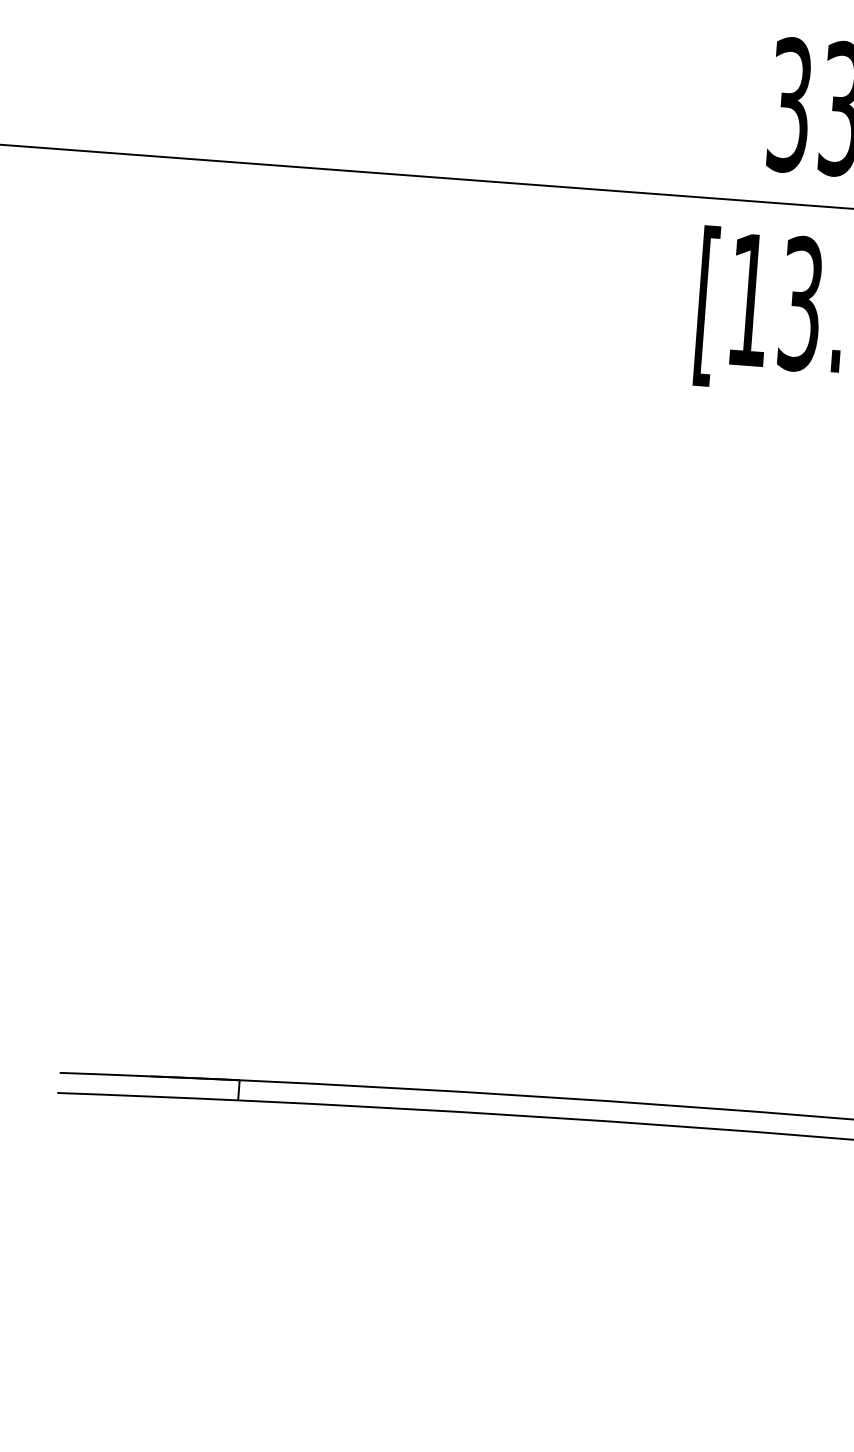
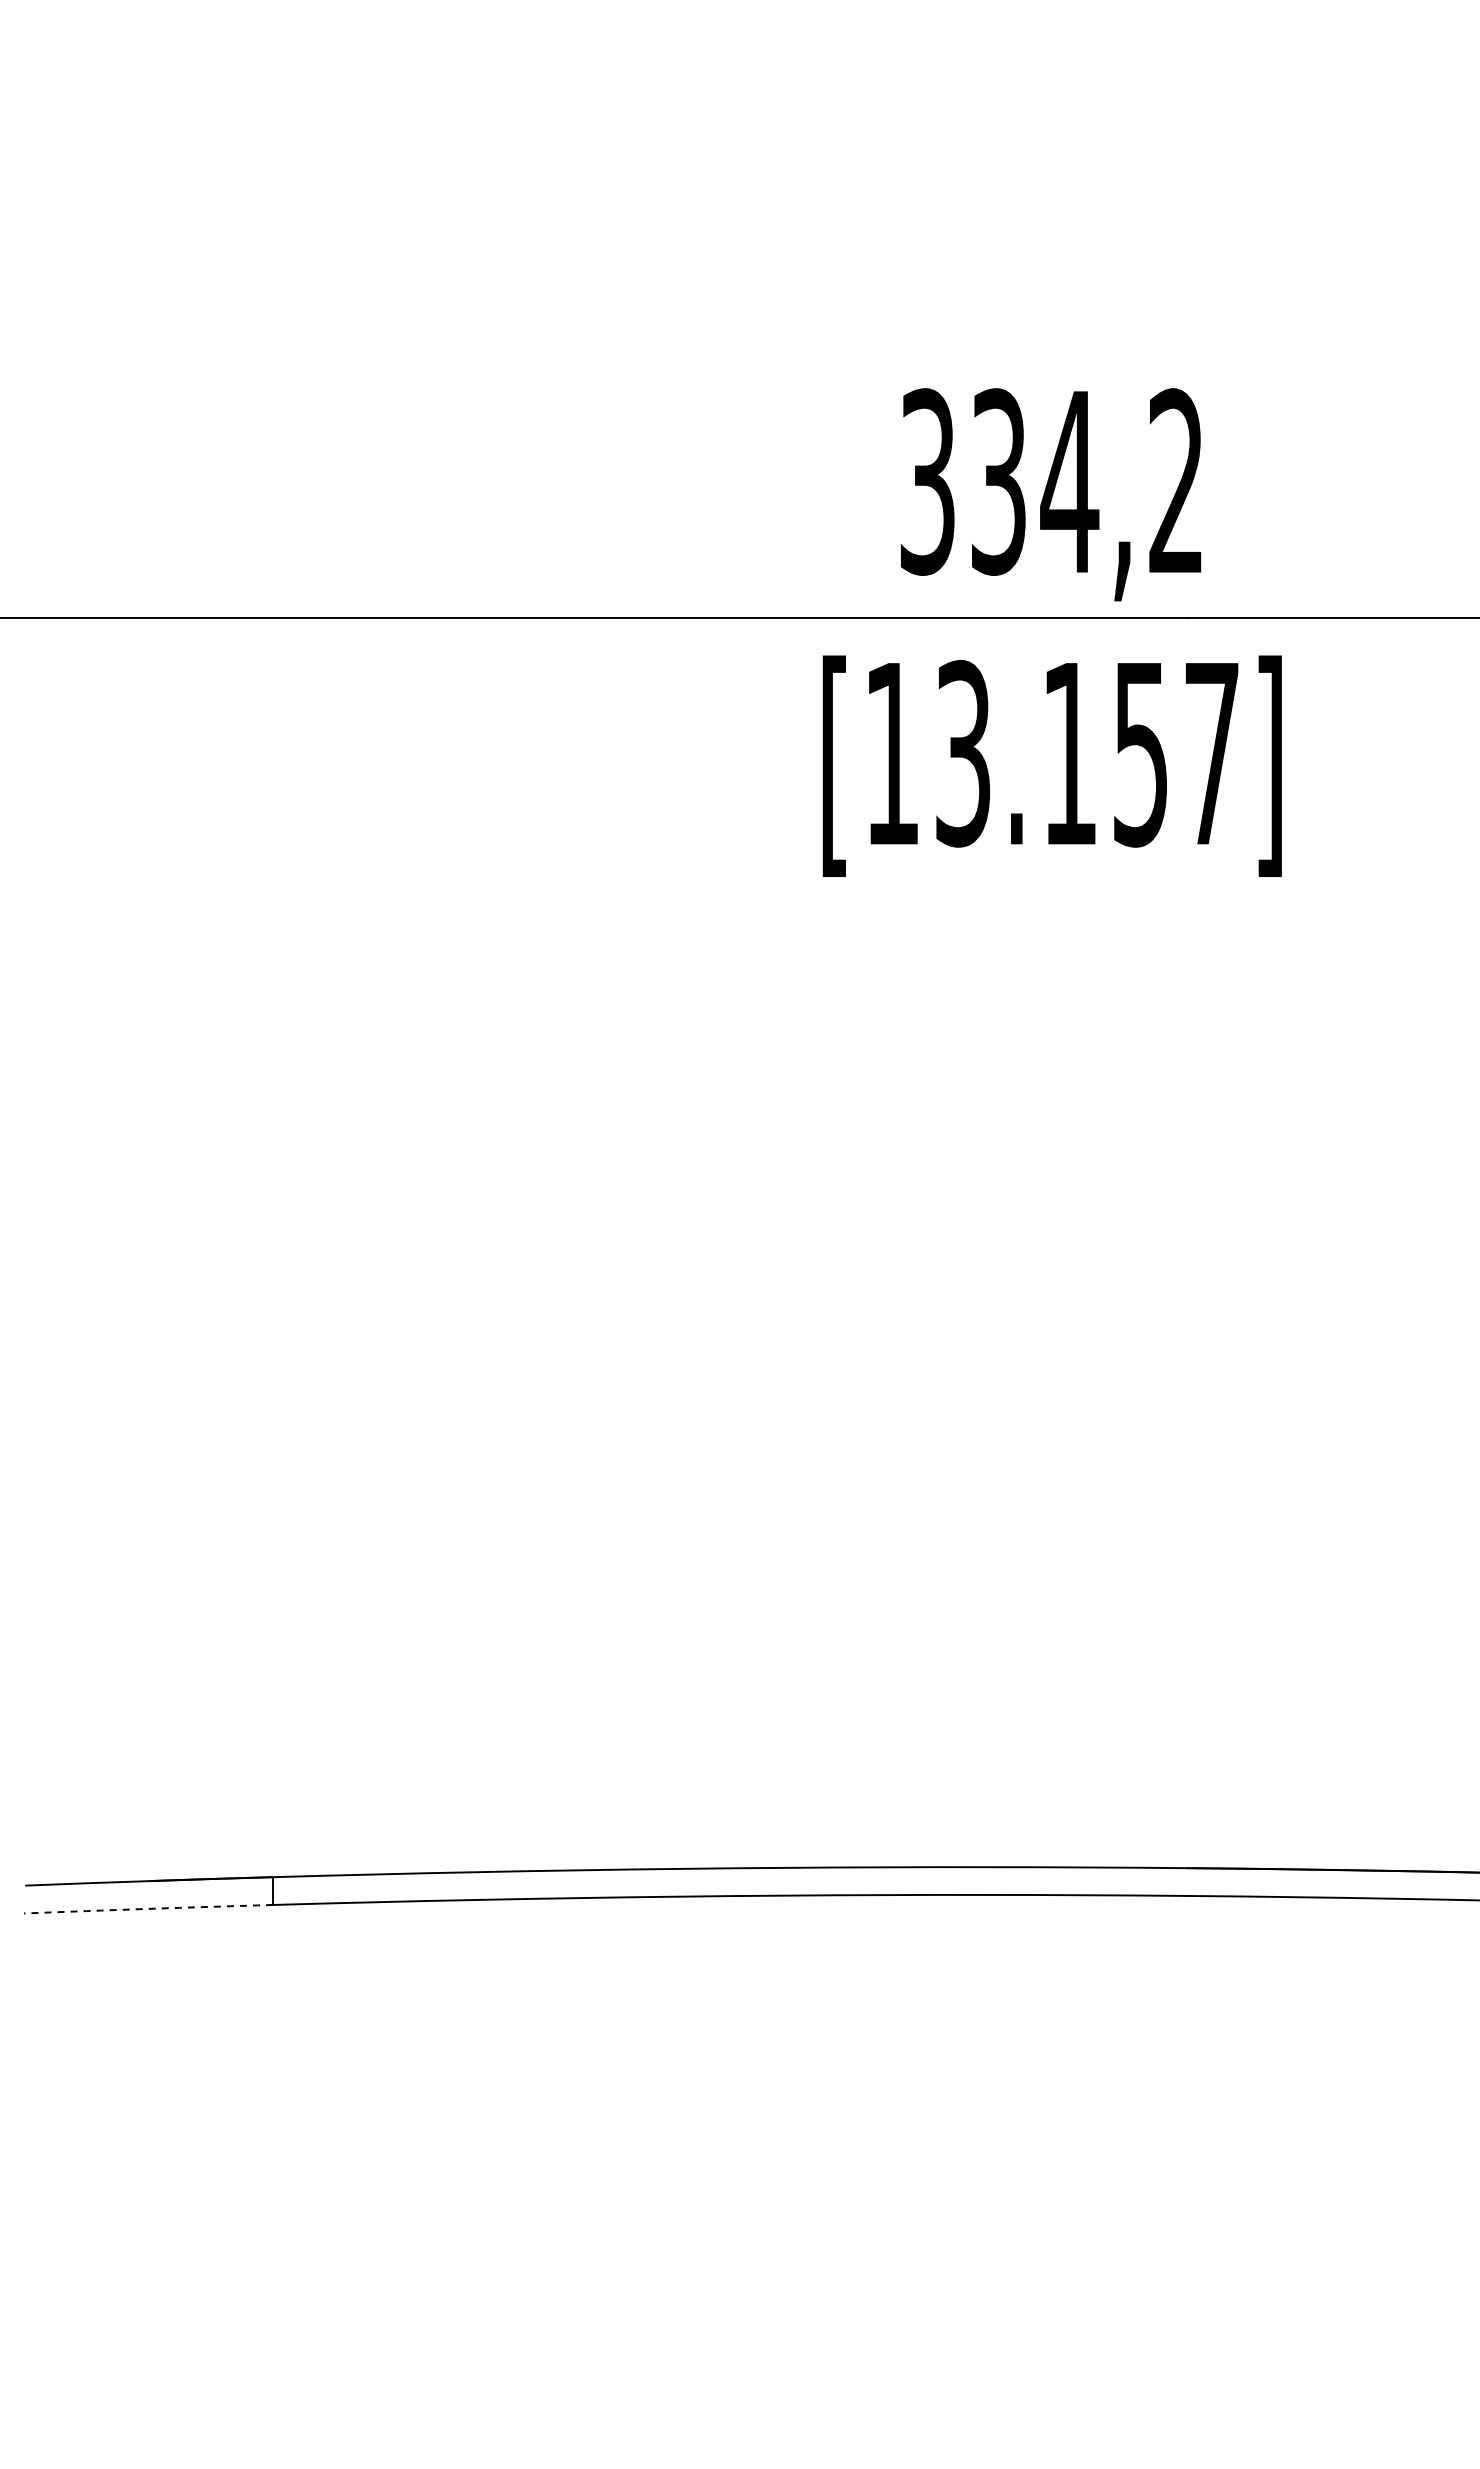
arc: (147, 1096) -> (148, 1908), solid -> dashed

